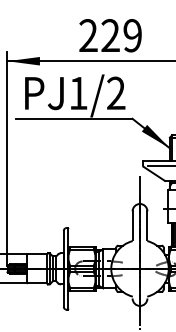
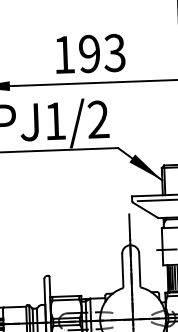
text: (110, 35) -> (89, 53), 229 -> 193

